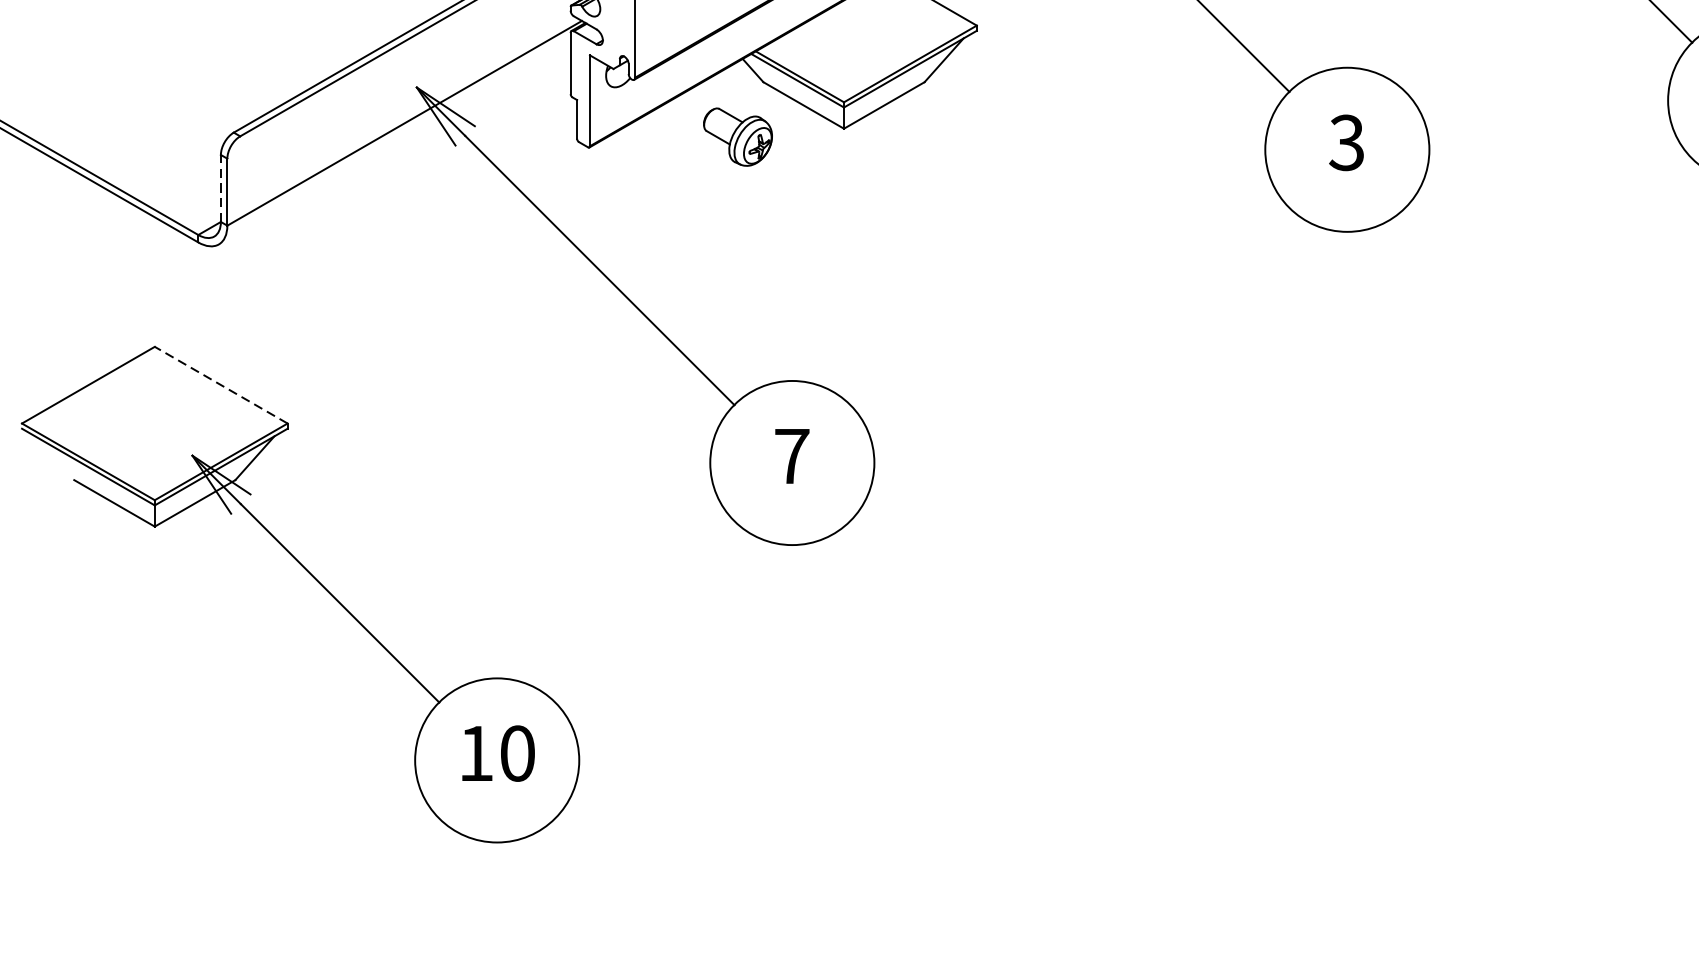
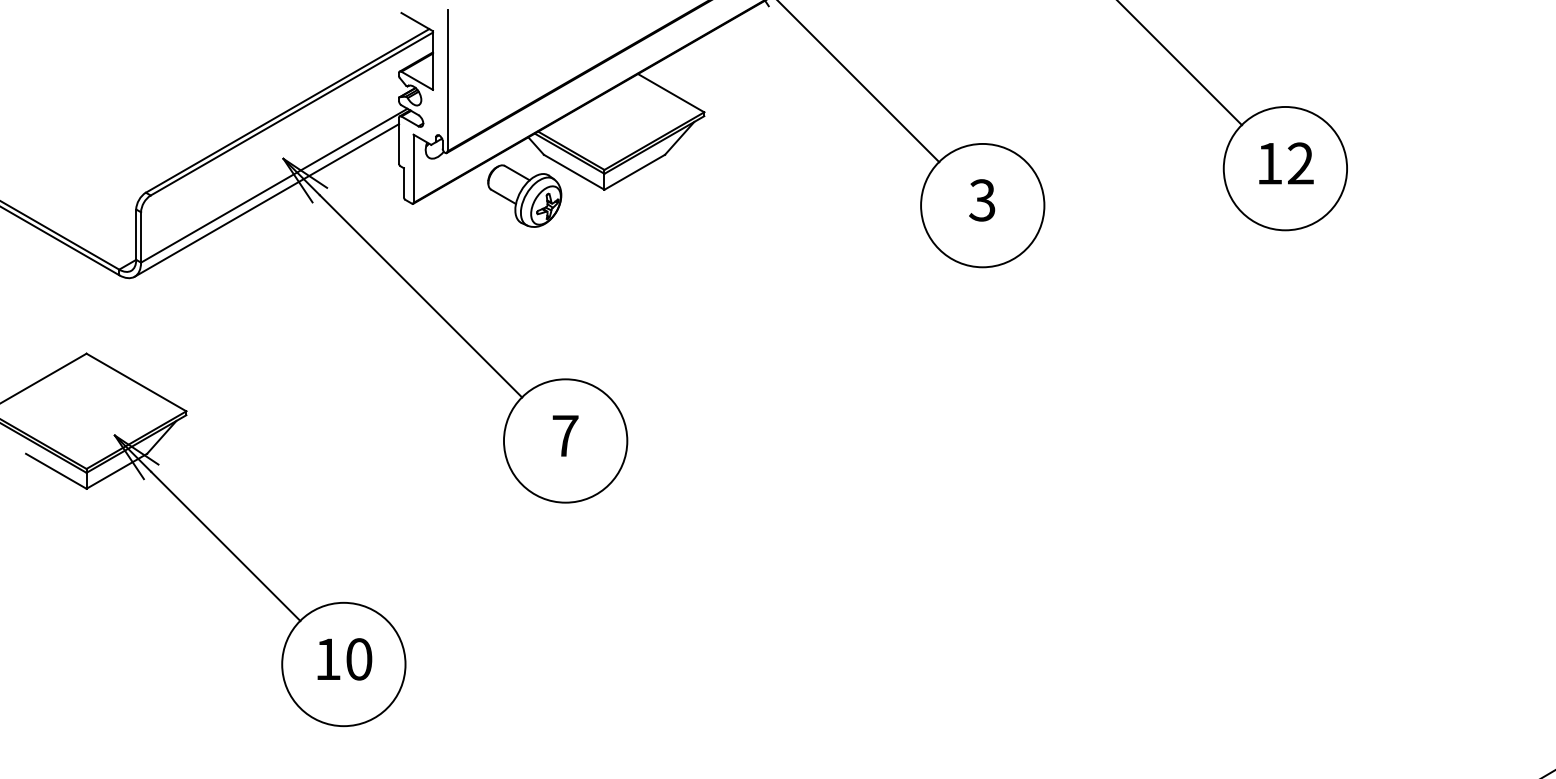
part: (737, 136) -> (524, 195), size x1.43
line: (394, 142) -> (266, 200), added
line: (221, 188) -> (136, 234), dashed -> solid
line: (221, 385) -> (136, 382), dashed -> solid

